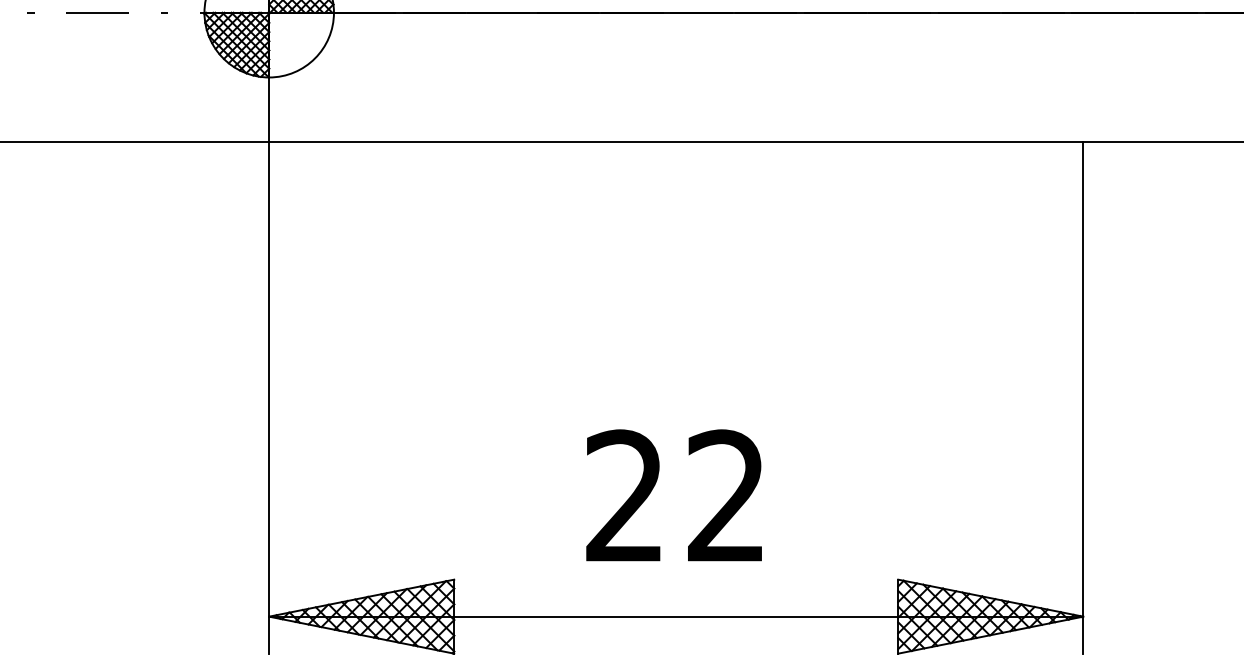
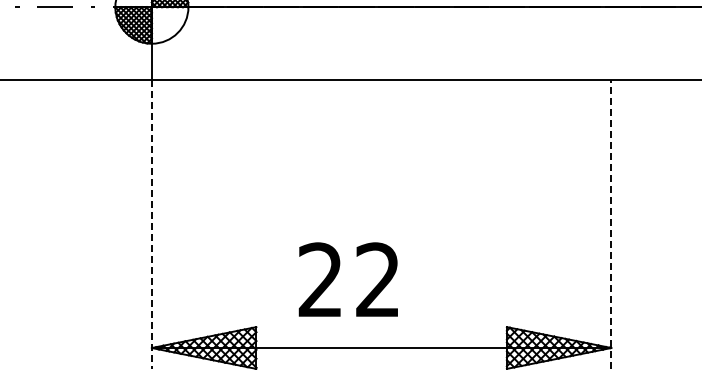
line: (1083, 397) -> (611, 224), solid -> dashed
line: (268, 399) -> (151, 225), solid -> dashed
text: (672, 495) -> (347, 279), moved

